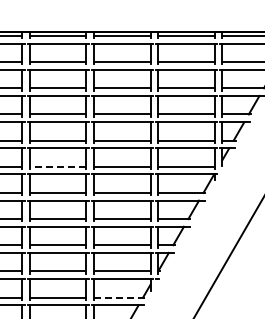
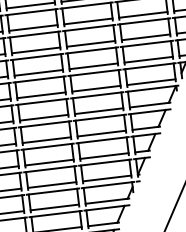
line: (57, 166) -> (40, 95), dashed -> solid
line: (119, 297) -> (107, 201), dashed -> solid

